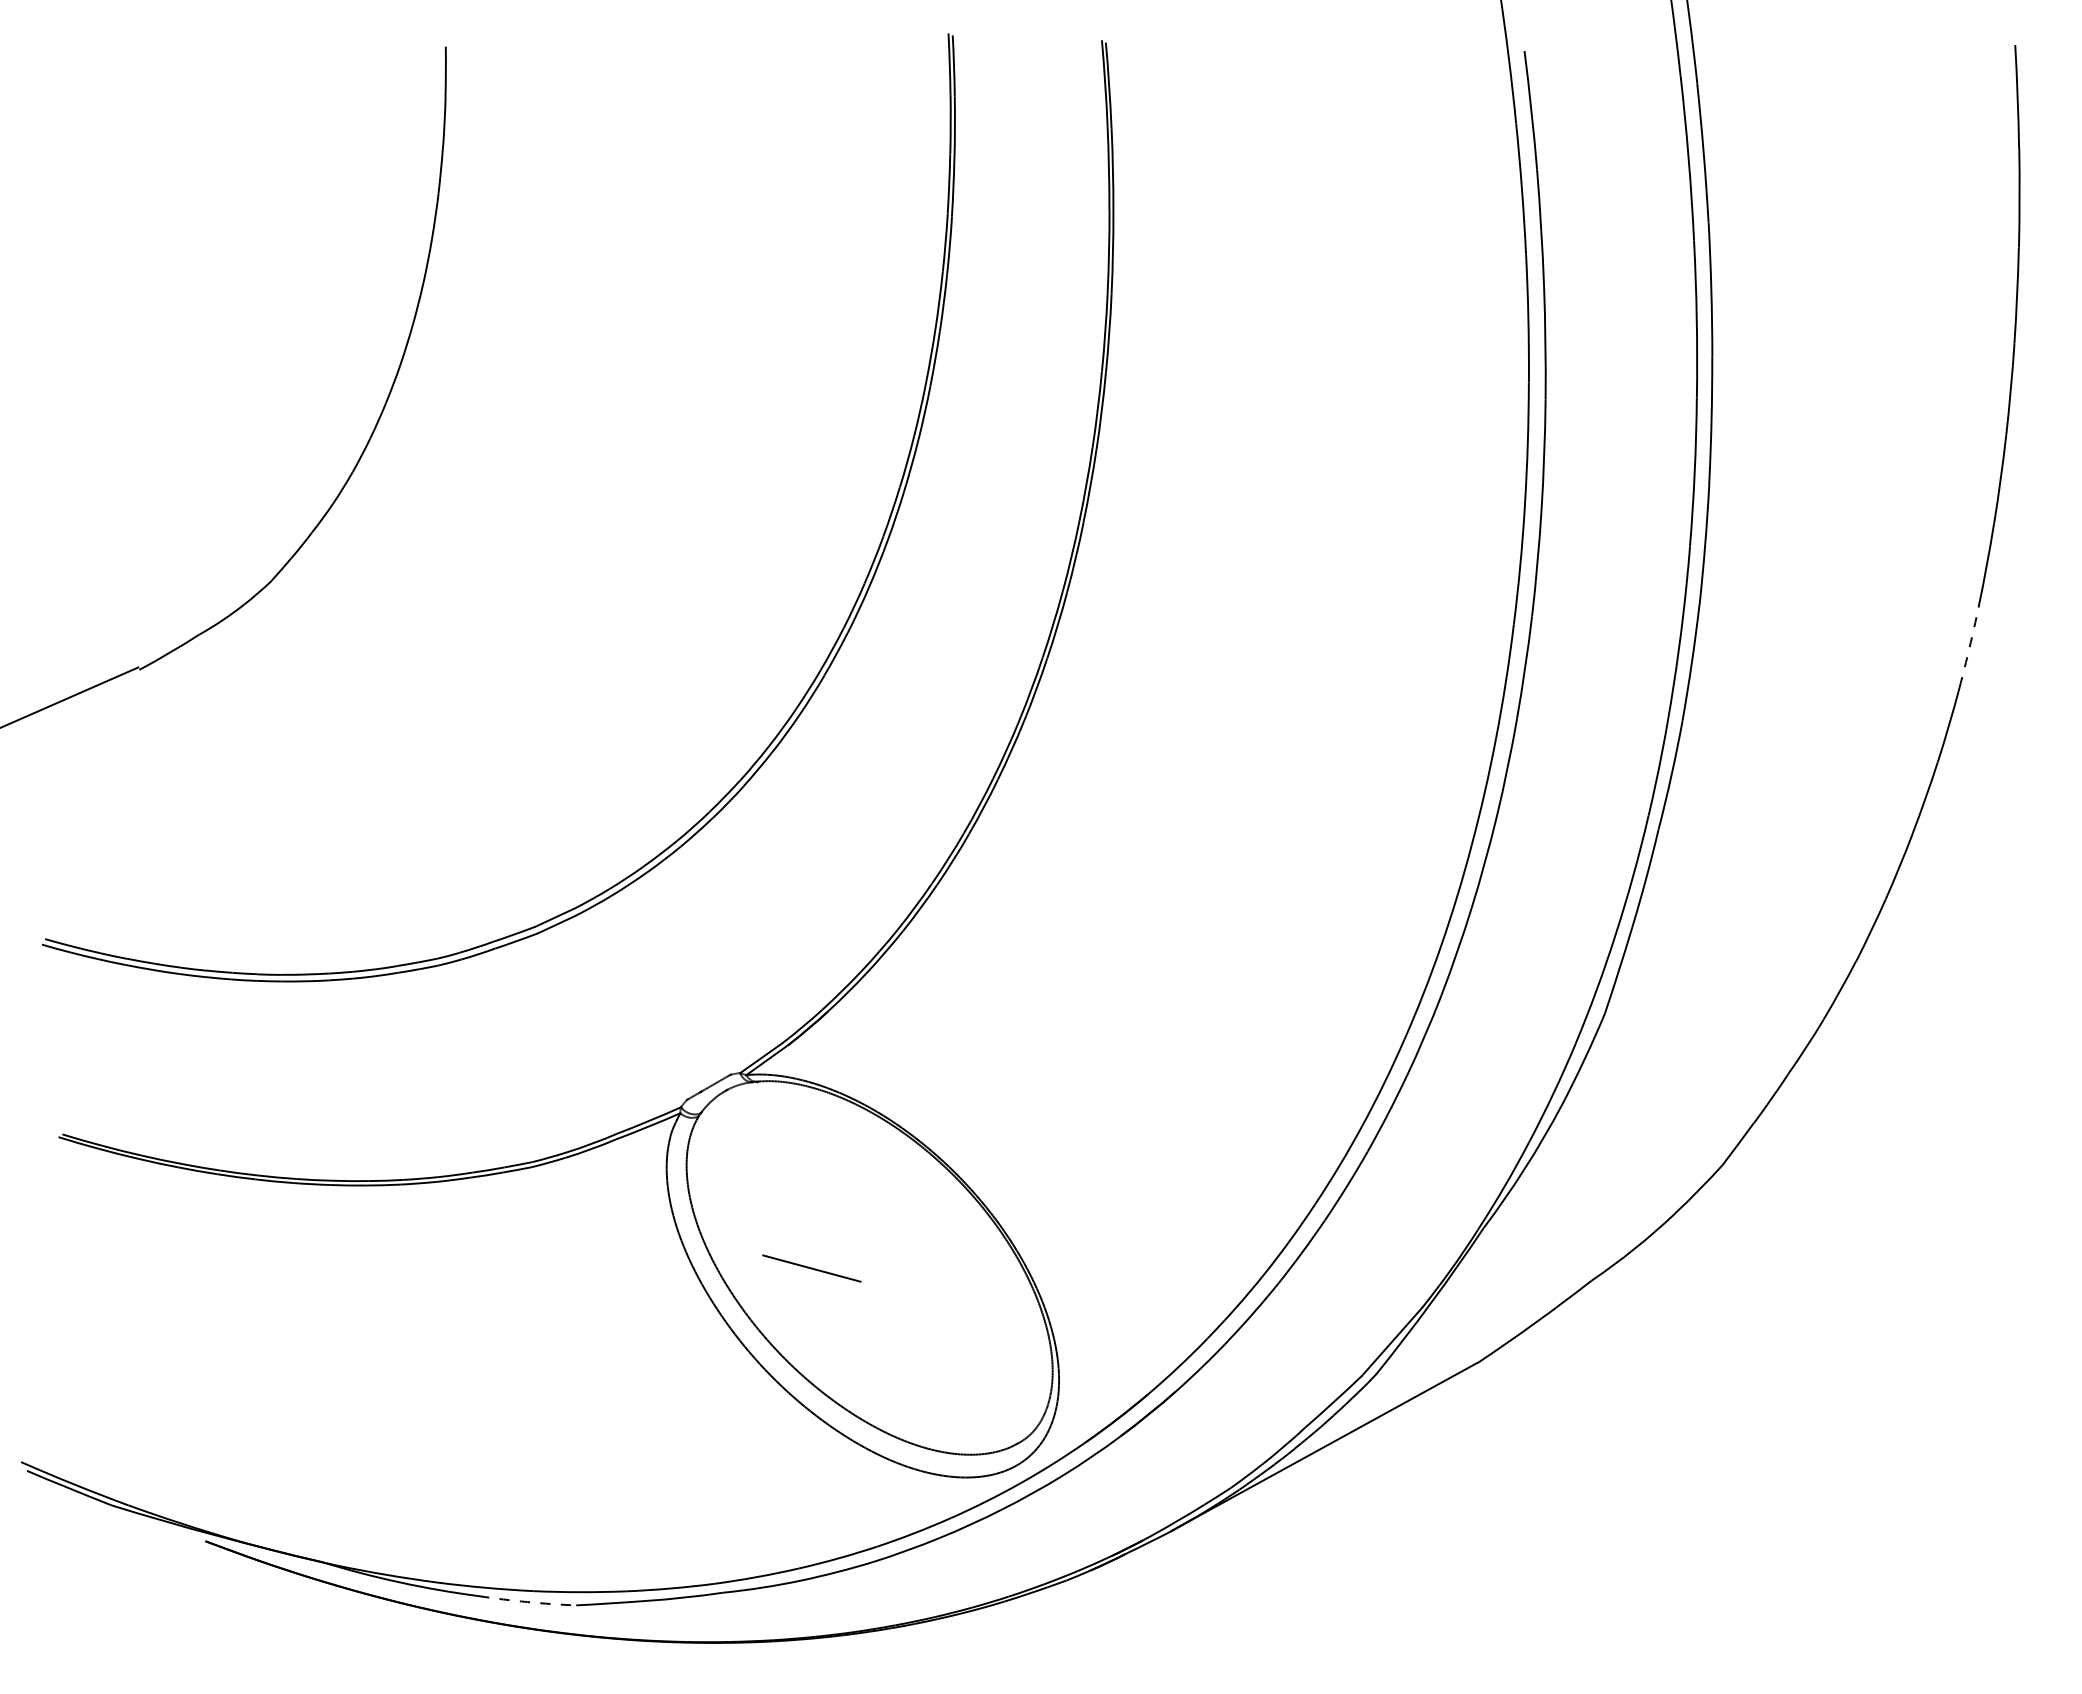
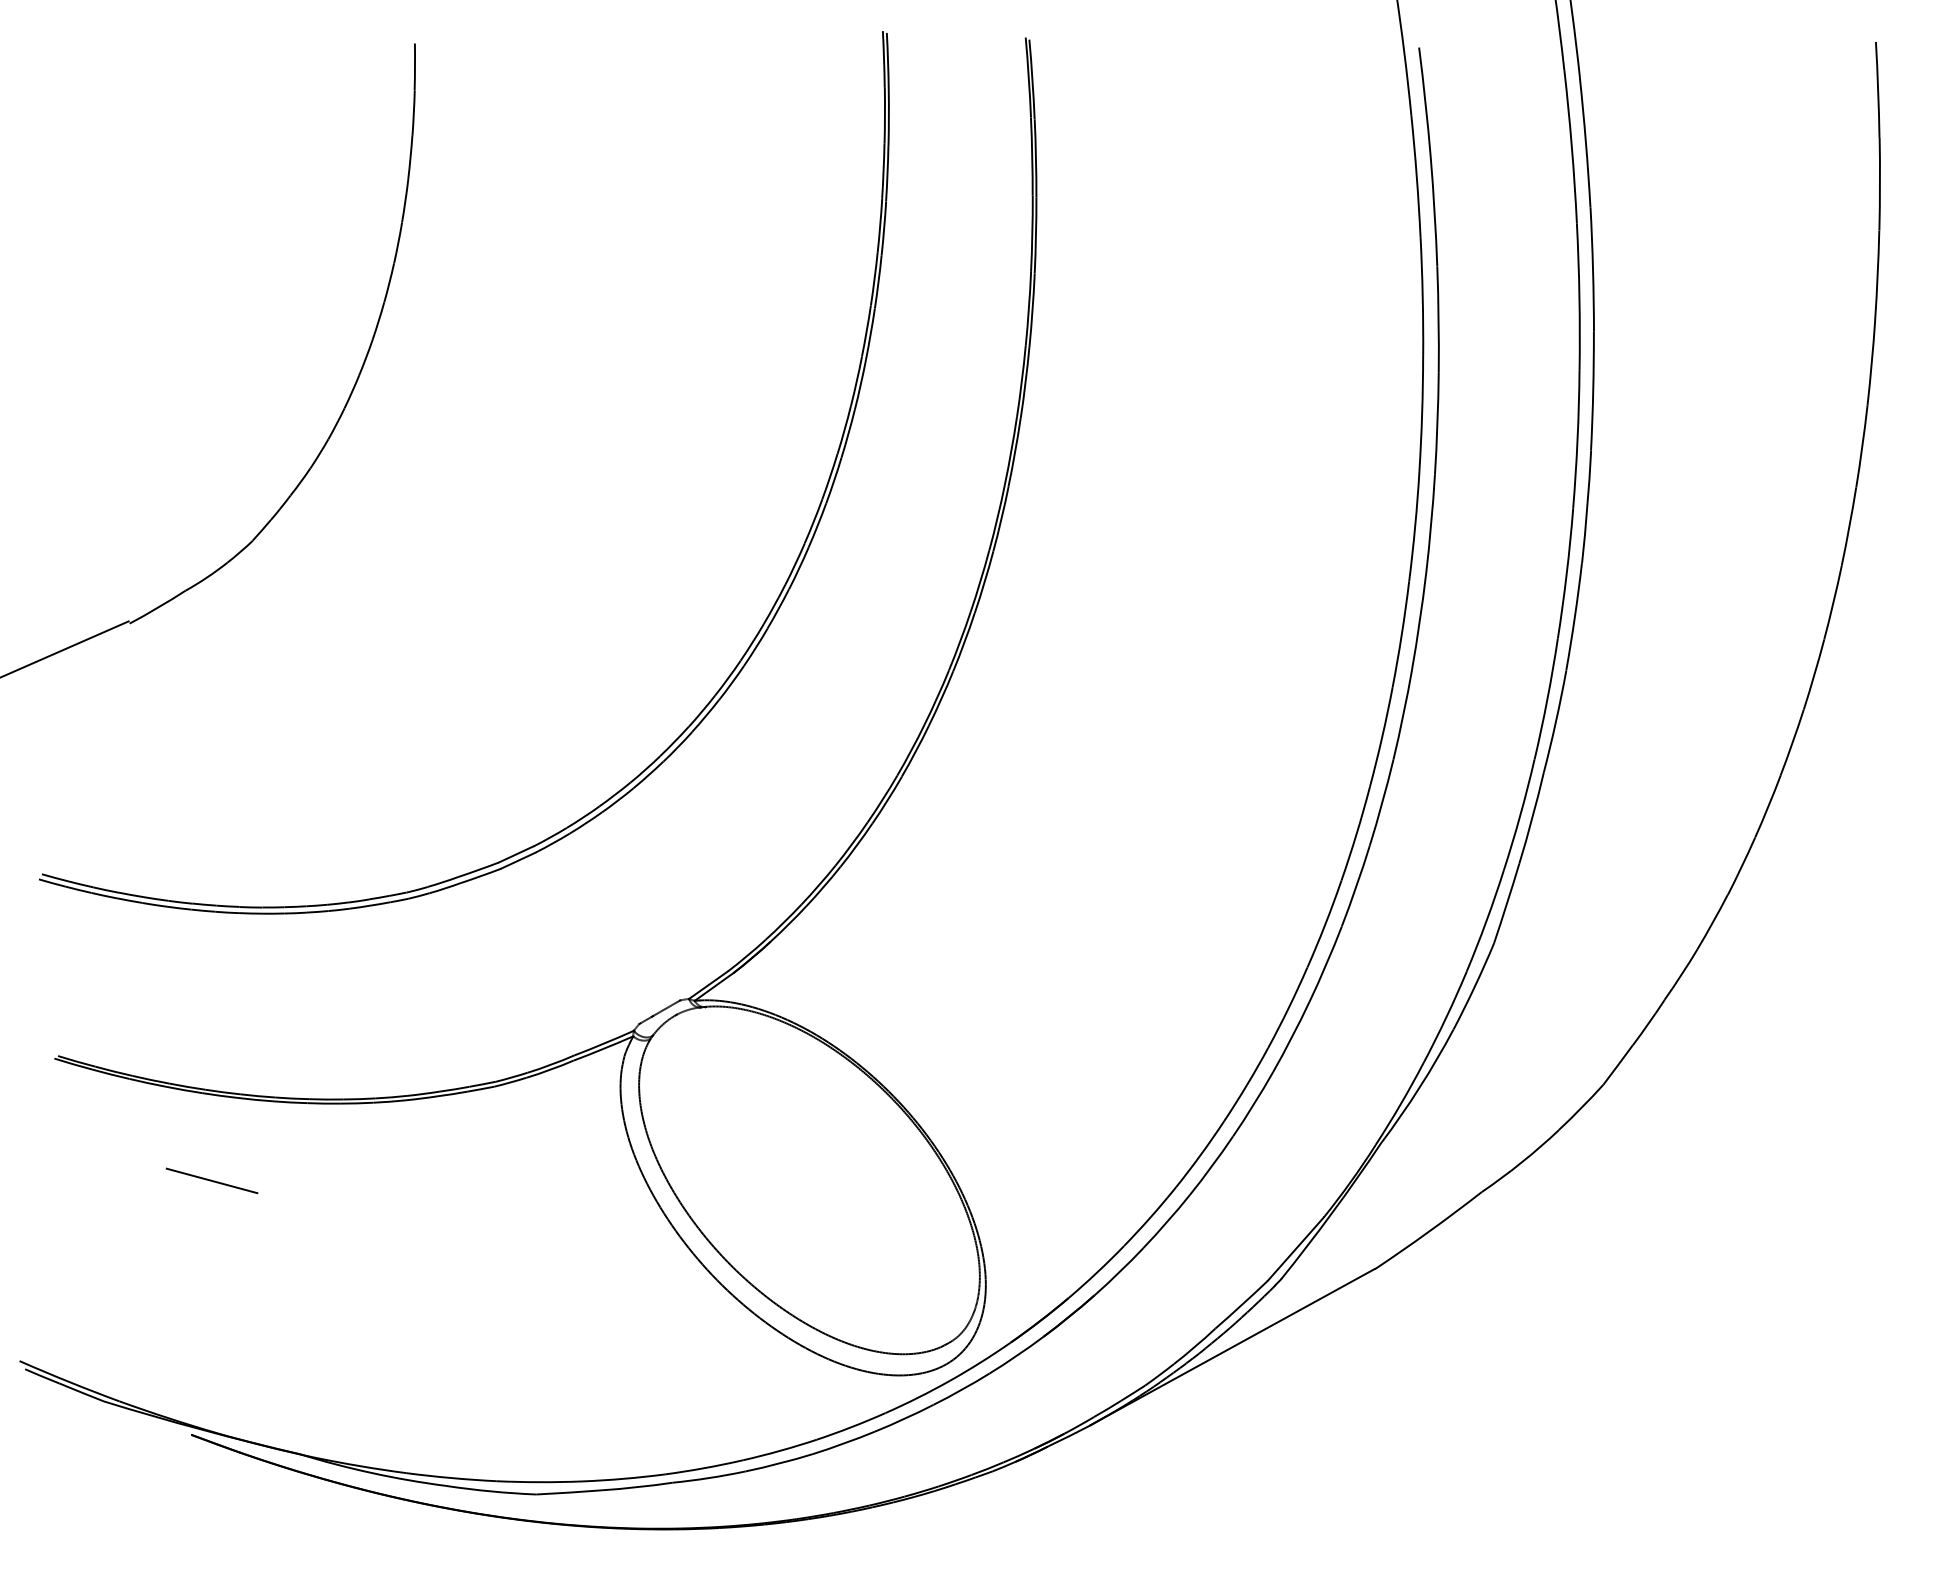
arc: (1969, 647) -> (1833, 602), dashed -> solid
line: (811, 1268) -> (211, 1180), moved
arc: (527, 1602) -> (490, 1491), dashed -> solid

